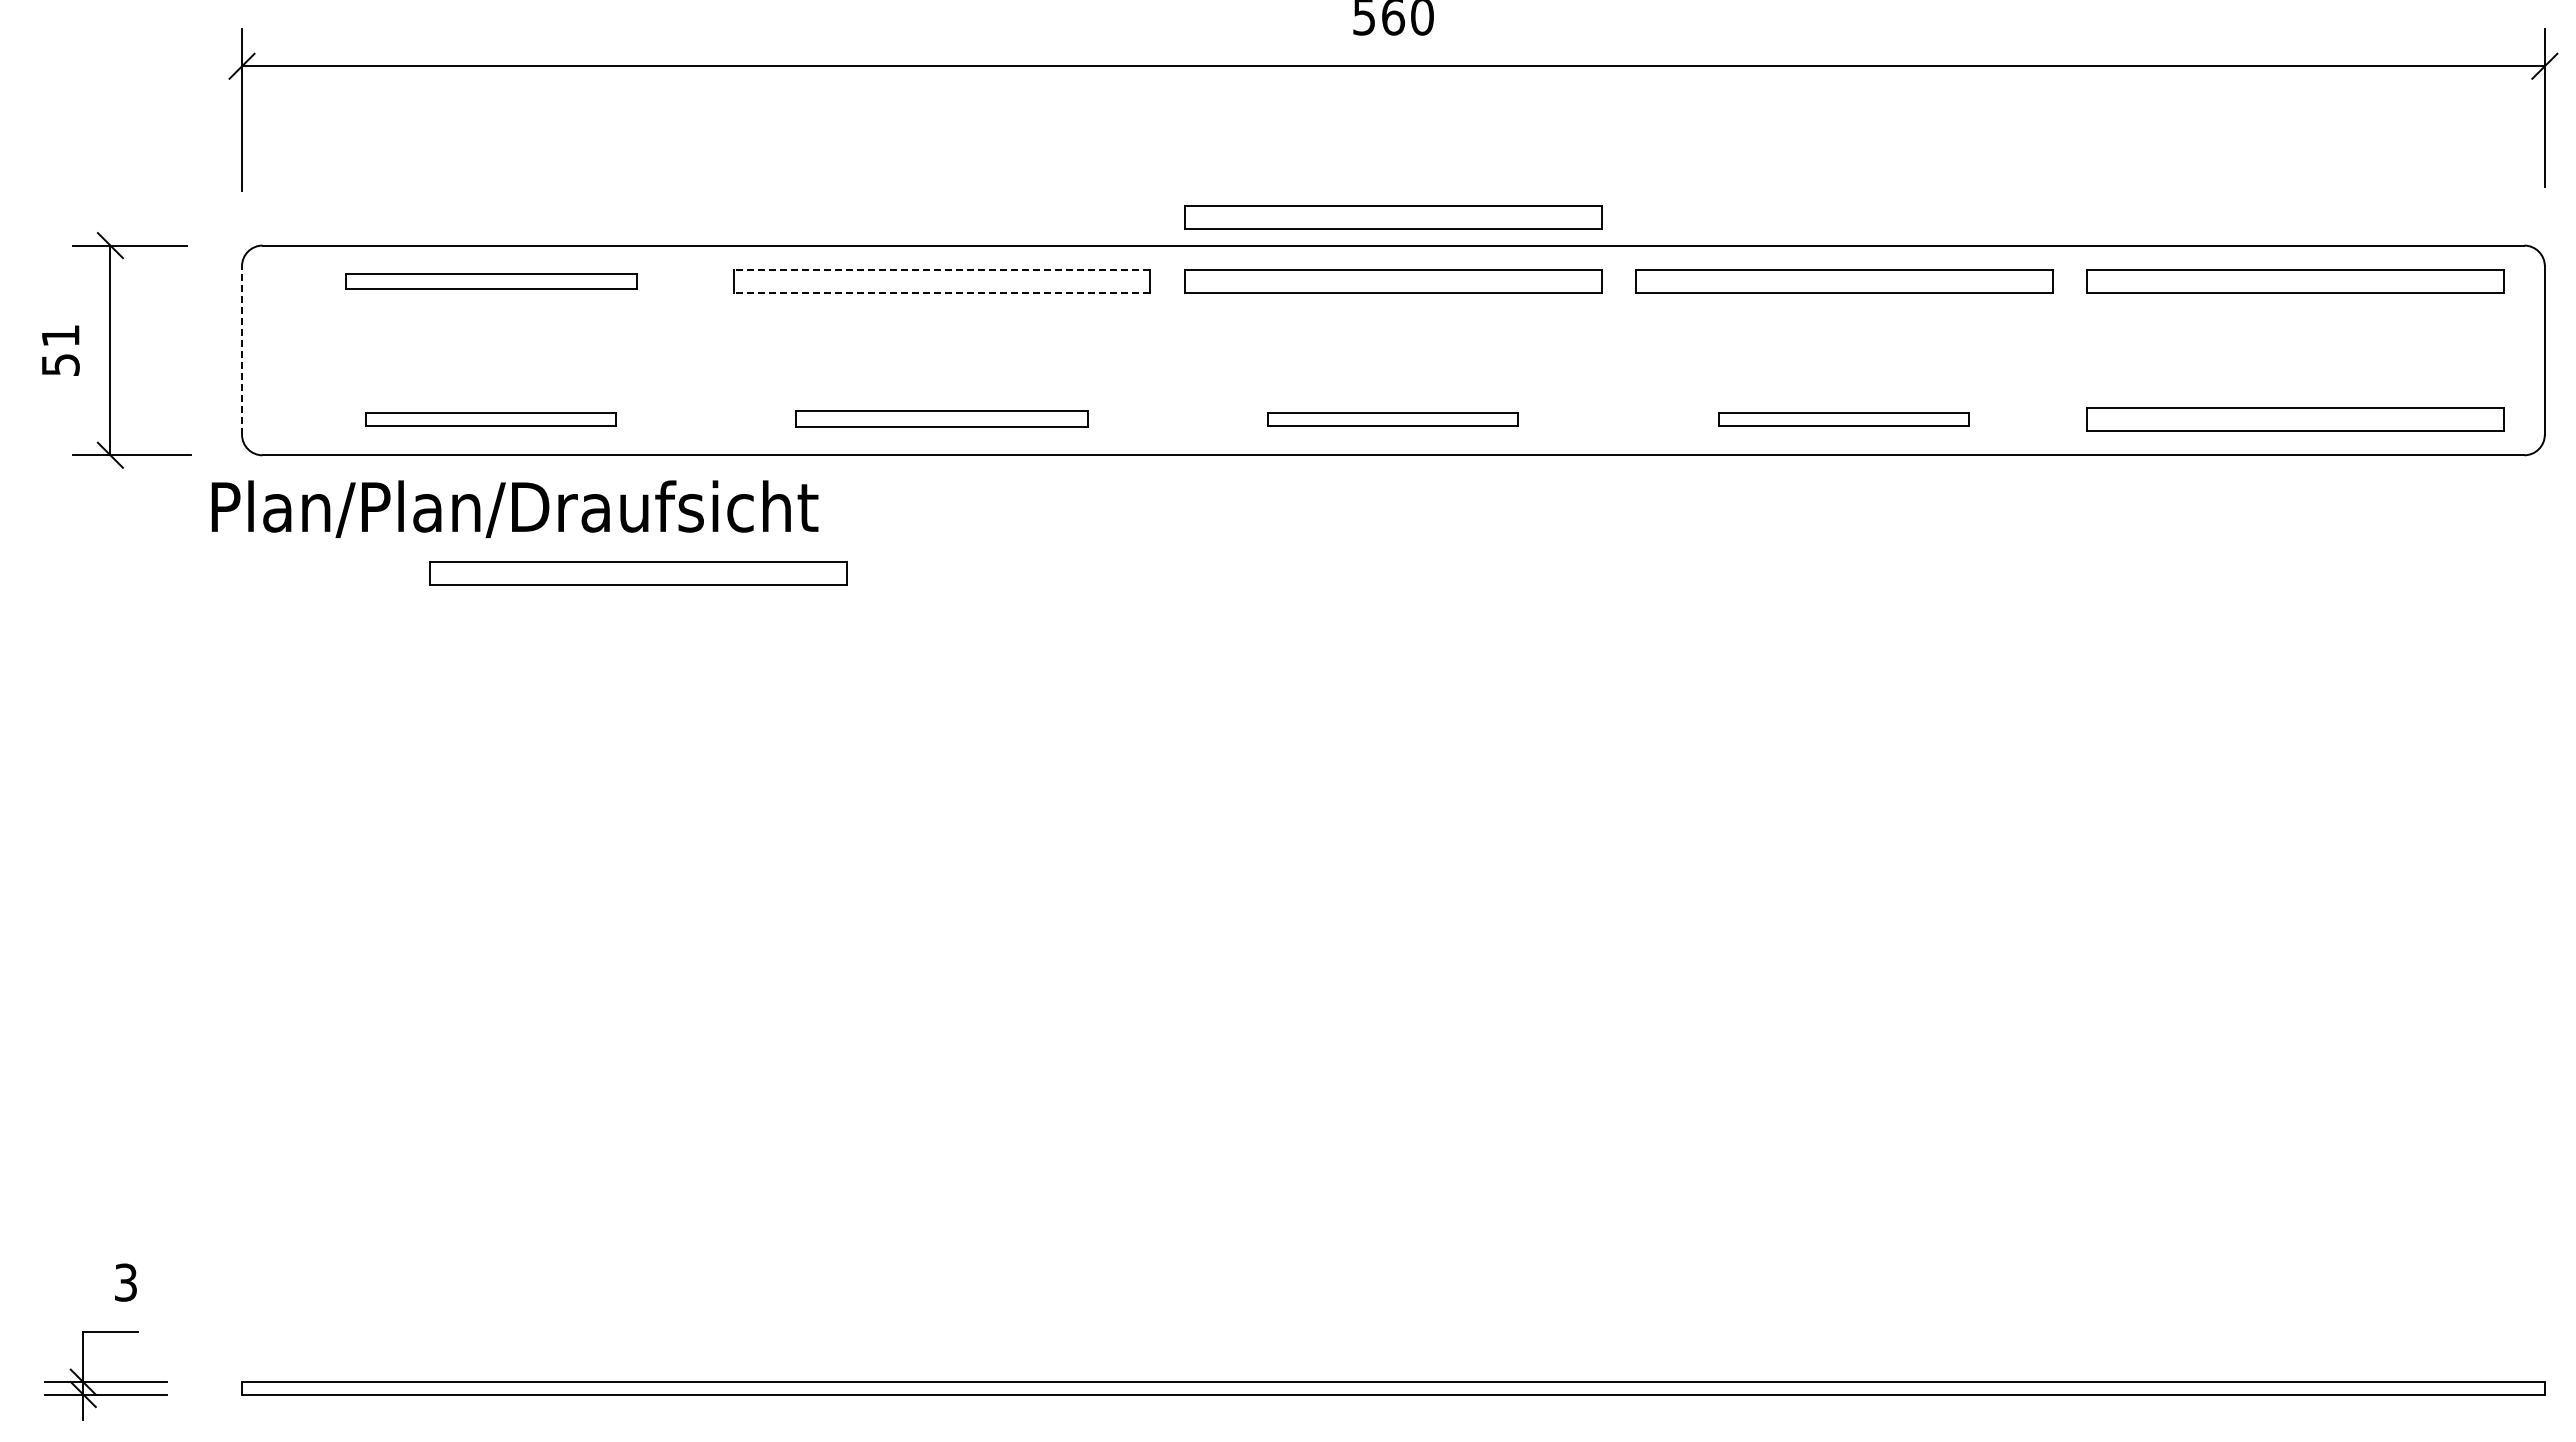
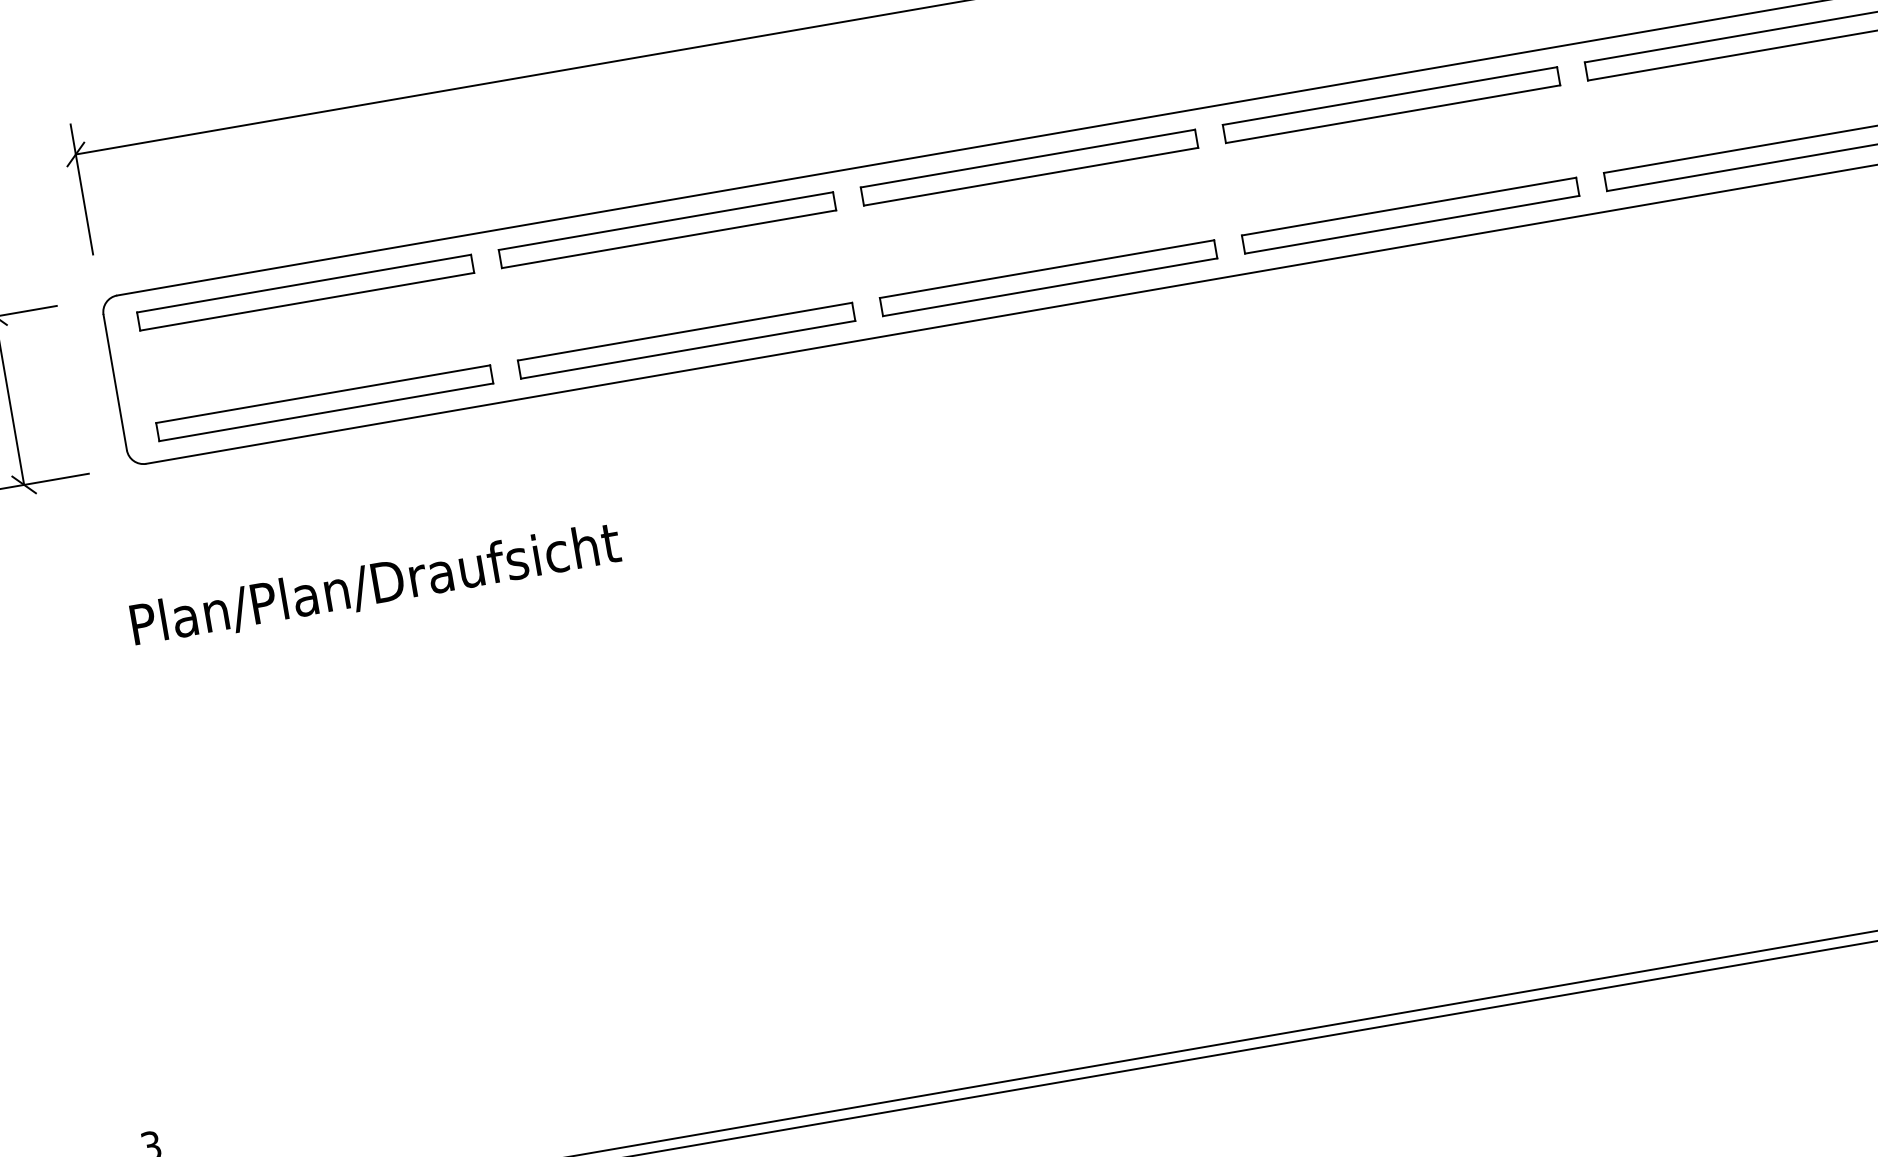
part: (1393, 217) -> (1020, 116), removed
line: (941, 270) -> (665, 221), dashed -> solid
part: (490, 281) -> (305, 292), size x1.43
line: (941, 292) -> (668, 239), dashed -> solid
line: (242, 349) -> (115, 381), dashed -> solid
part: (490, 419) -> (324, 403), size x1.67
part: (941, 419) -> (686, 340), size x1.43
part: (1393, 419) -> (1048, 278), size x1.67
part: (1844, 419) -> (1410, 215), size x1.67
text: (514, 509) -> (375, 585), moved
part: (638, 573) -> (464, 506), removed

